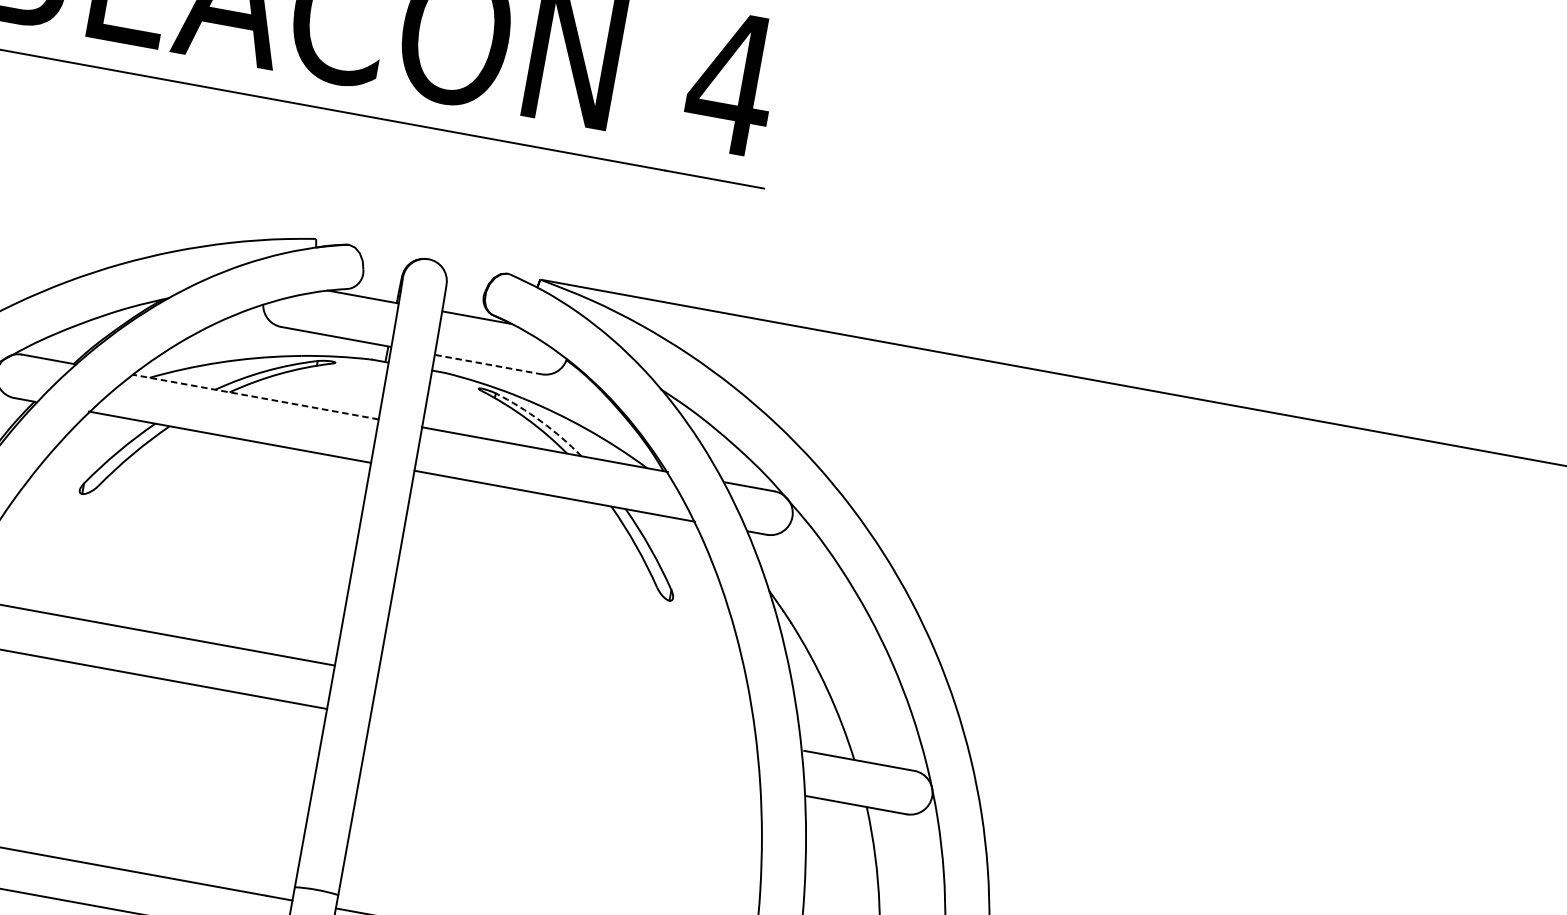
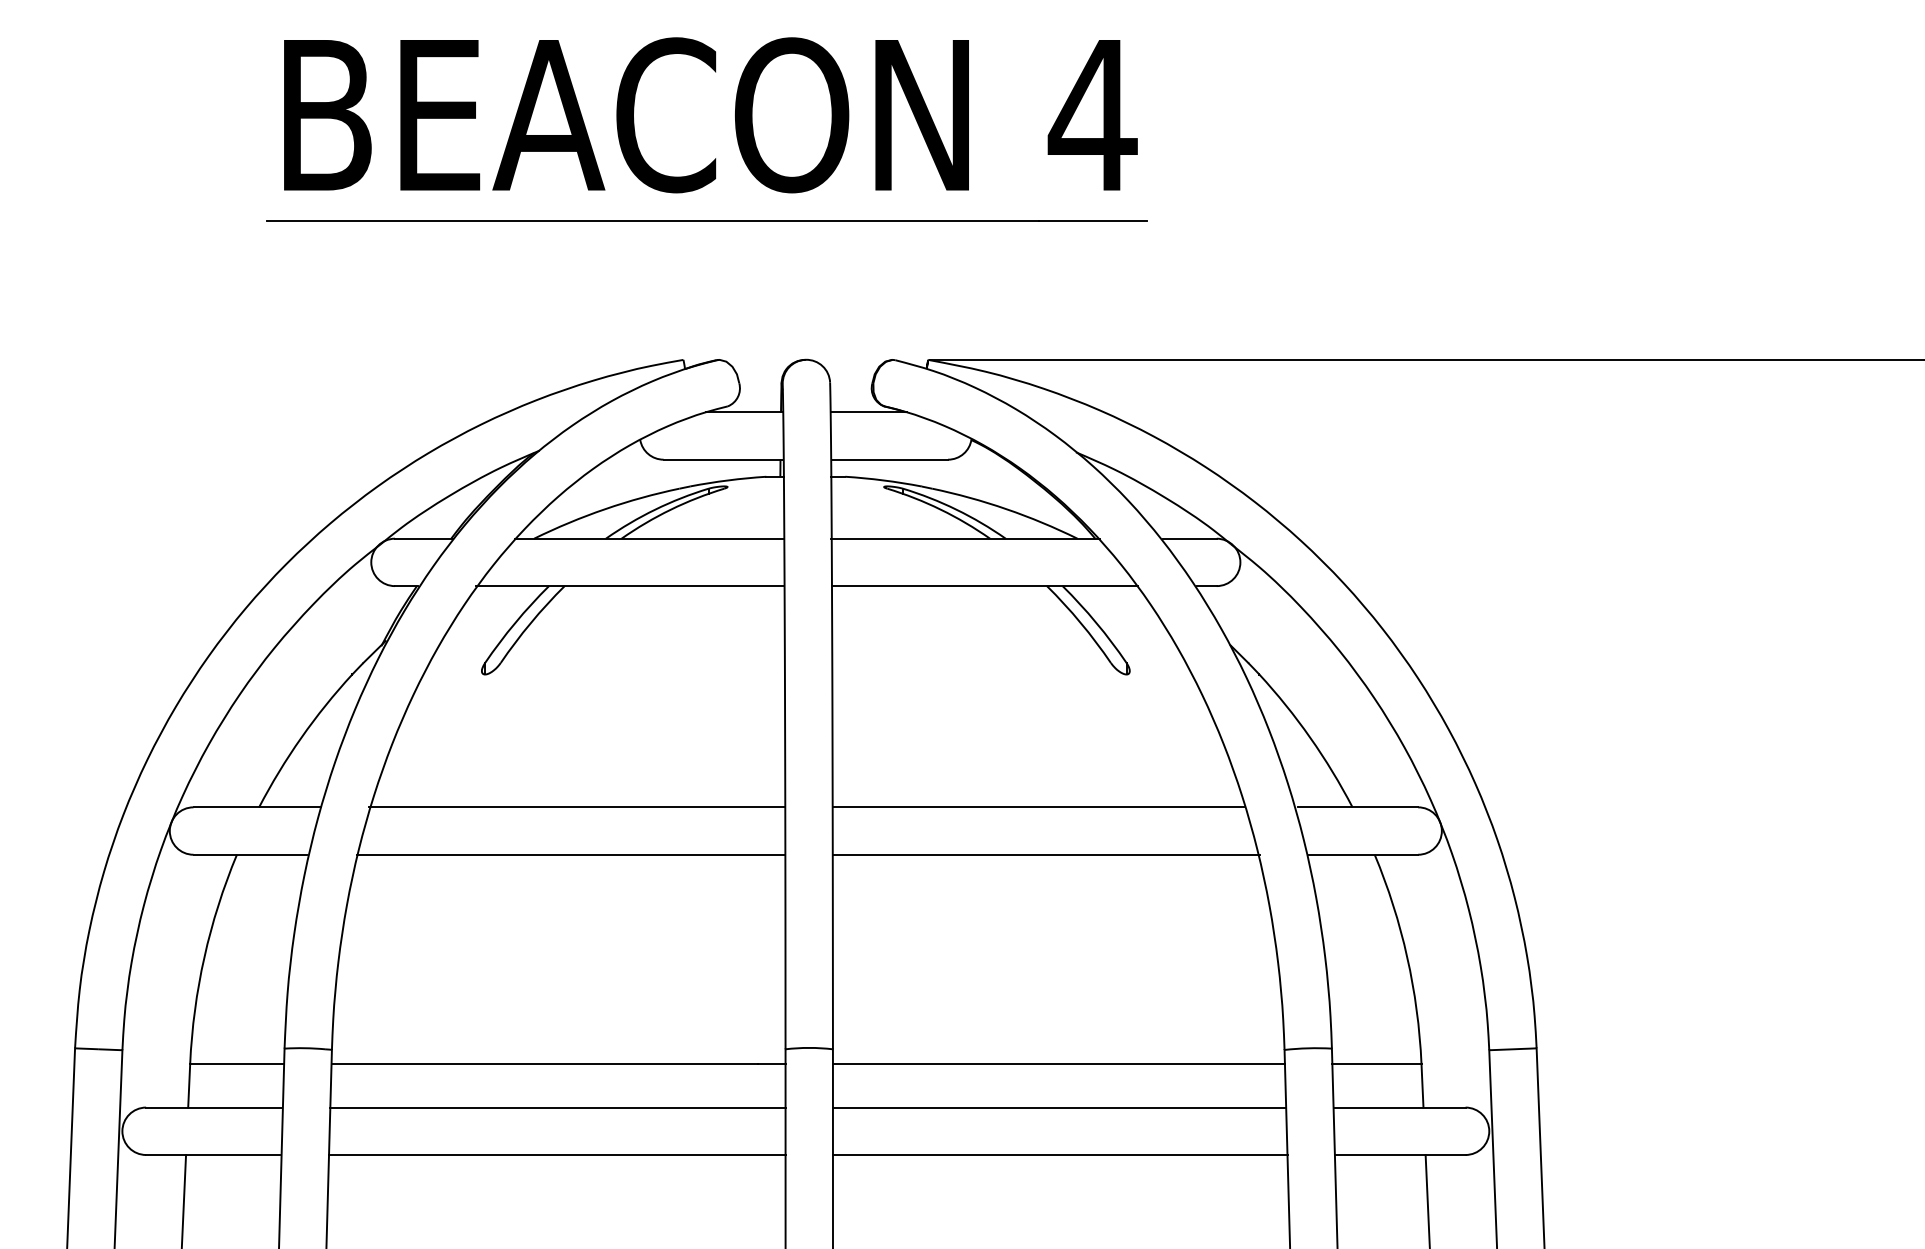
line: (489, 364) -> (890, 459), dashed -> solid
line: (255, 396) -> (649, 538), dashed -> solid
arc: (541, 421) -> (956, 509), dashed -> solid
line: (565, 707) -> (1037, 807), added
line: (566, 752) -> (1046, 854), added

